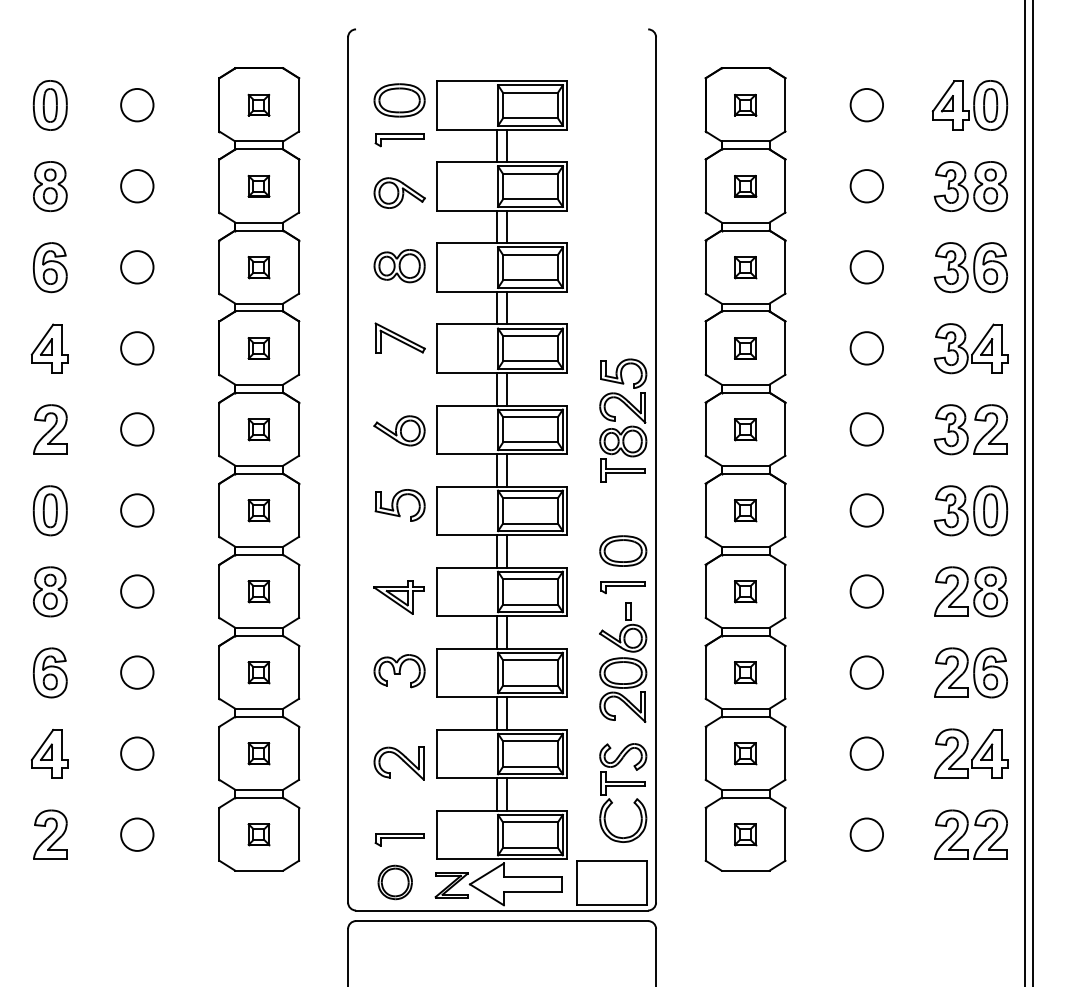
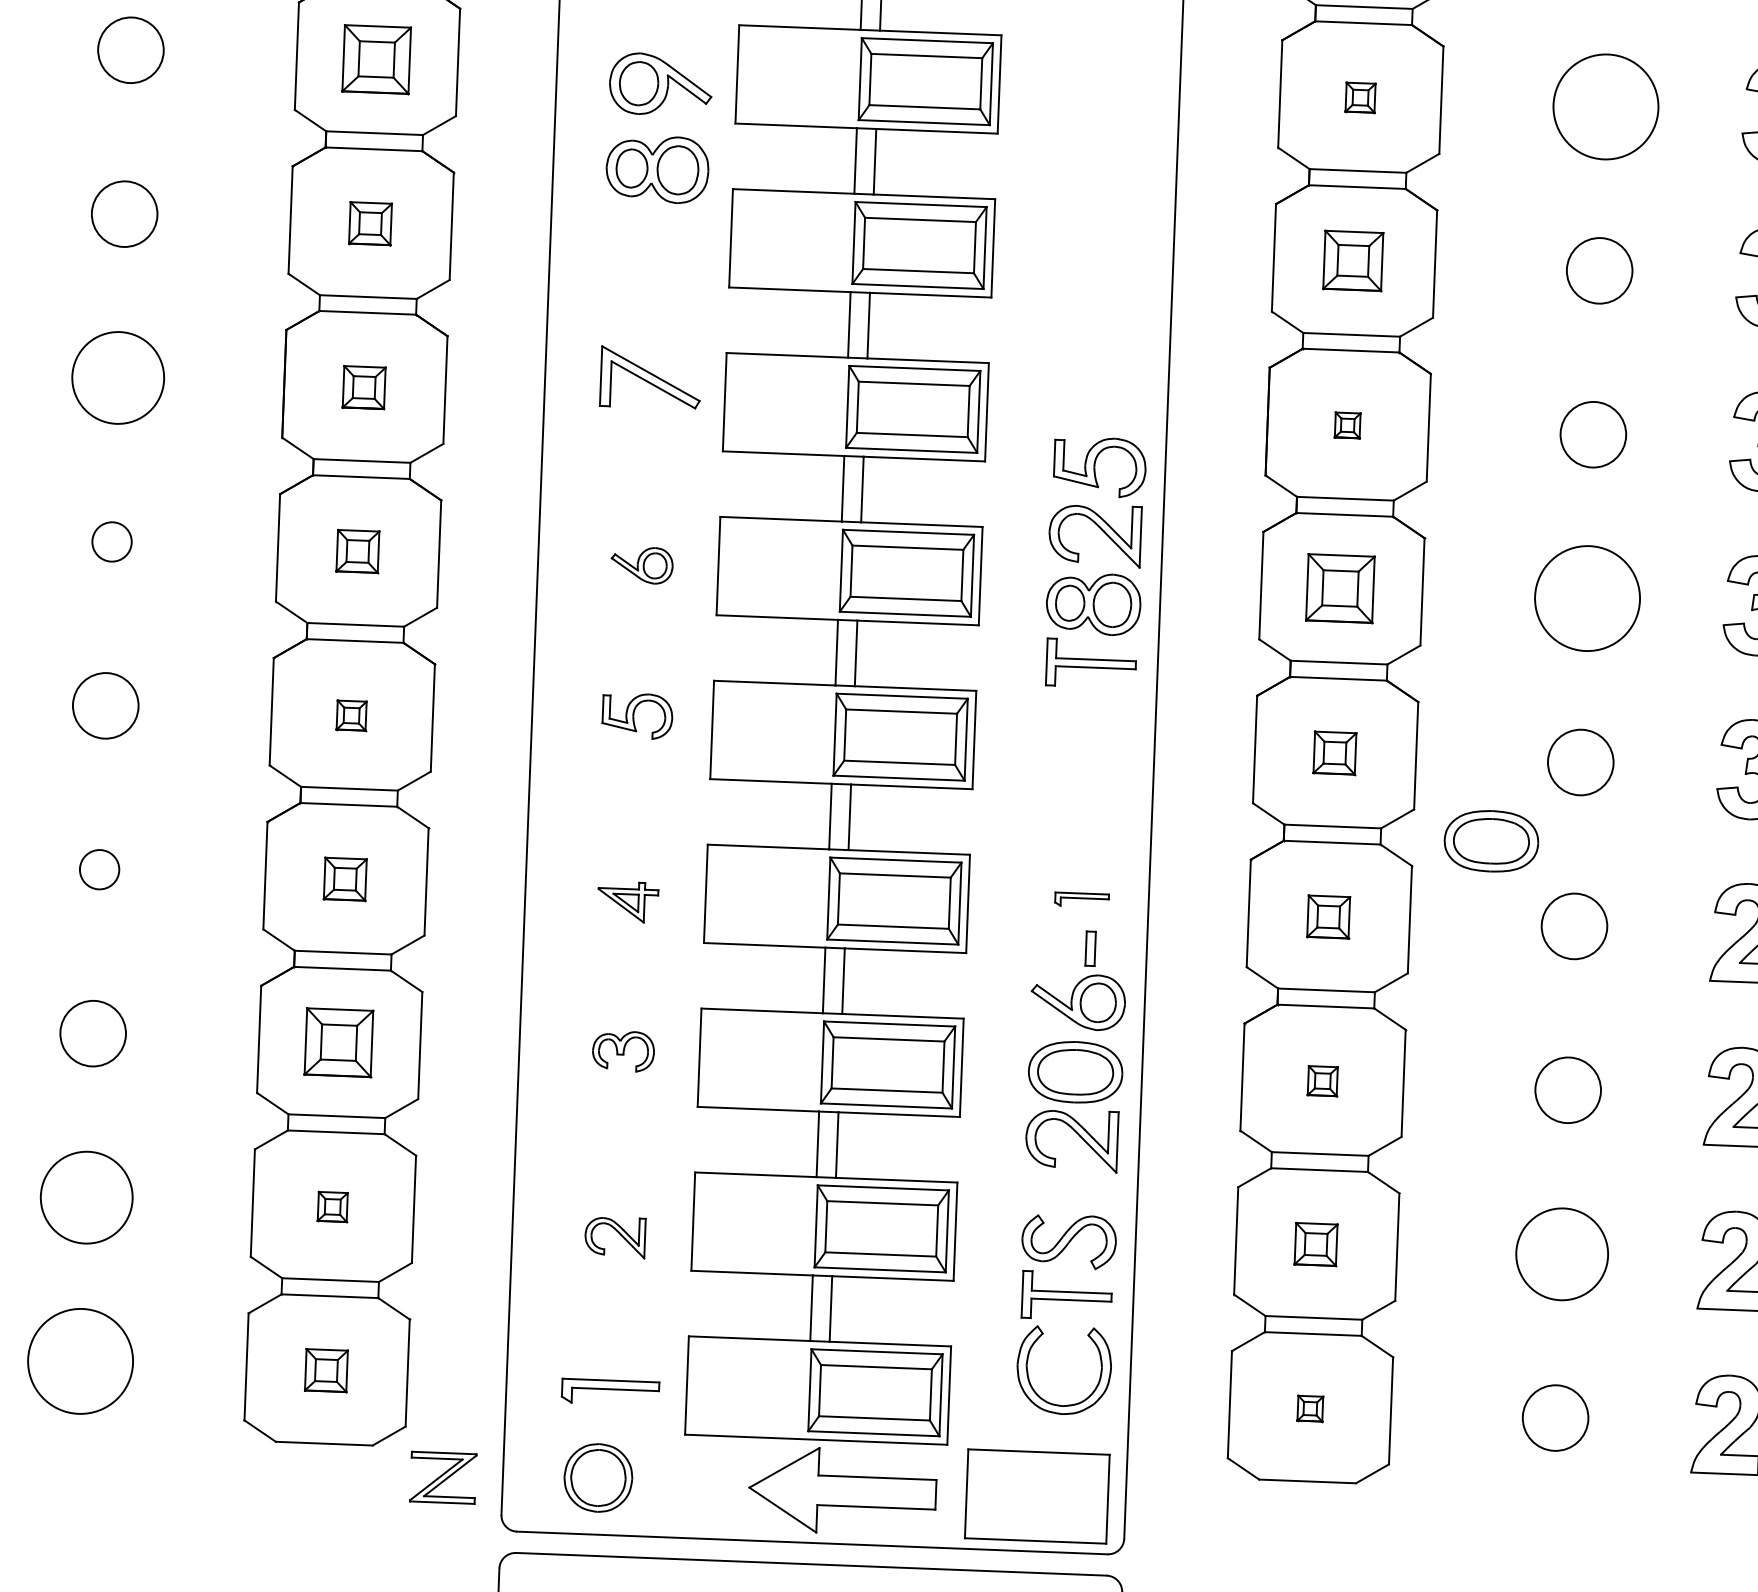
part: (258, 186) -> (375, 60), size x1.6
part: (745, 186) -> (1360, 98), size x0.7
circle: (866, 186) -> (1605, 107), size x1.6
part: (399, 266) -> (657, 170), moved
part: (745, 267) -> (1354, 261), size x1.4
circle: (137, 348) -> (118, 378), size x1.4
part: (745, 348) -> (1347, 425), size x0.6
circle: (137, 429) -> (112, 542), size x0.6
part: (745, 429) -> (1341, 589), size x1.6
circle: (866, 429) -> (1586, 598), size x1.6
part: (399, 430) -> (642, 564), size x0.6
part: (399, 505) -> (636, 716), size x0.7
part: (258, 510) -> (350, 715), size x0.7
part: (623, 550) -> (1492, 840), moved
part: (622, 587) -> (1080, 899), size x0.6
circle: (137, 591) -> (99, 869), size x0.6
part: (398, 597) -> (627, 902), size x0.6
part: (399, 671) -> (623, 1051), size x0.6
part: (258, 672) -> (338, 1042), size x1.6
part: (745, 672) -> (1322, 1080), size x0.7
circle: (137, 753) -> (87, 1197), size x1.4
part: (258, 753) -> (331, 1206), size x0.7
circle: (866, 753) -> (1561, 1253), size x1.4
part: (398, 763) -> (614, 1237), size x0.6
circle: (137, 834) -> (80, 1360), size x1.6
part: (745, 834) -> (1310, 1408), size x0.6
part: (451, 885) -> (442, 1478), moved

